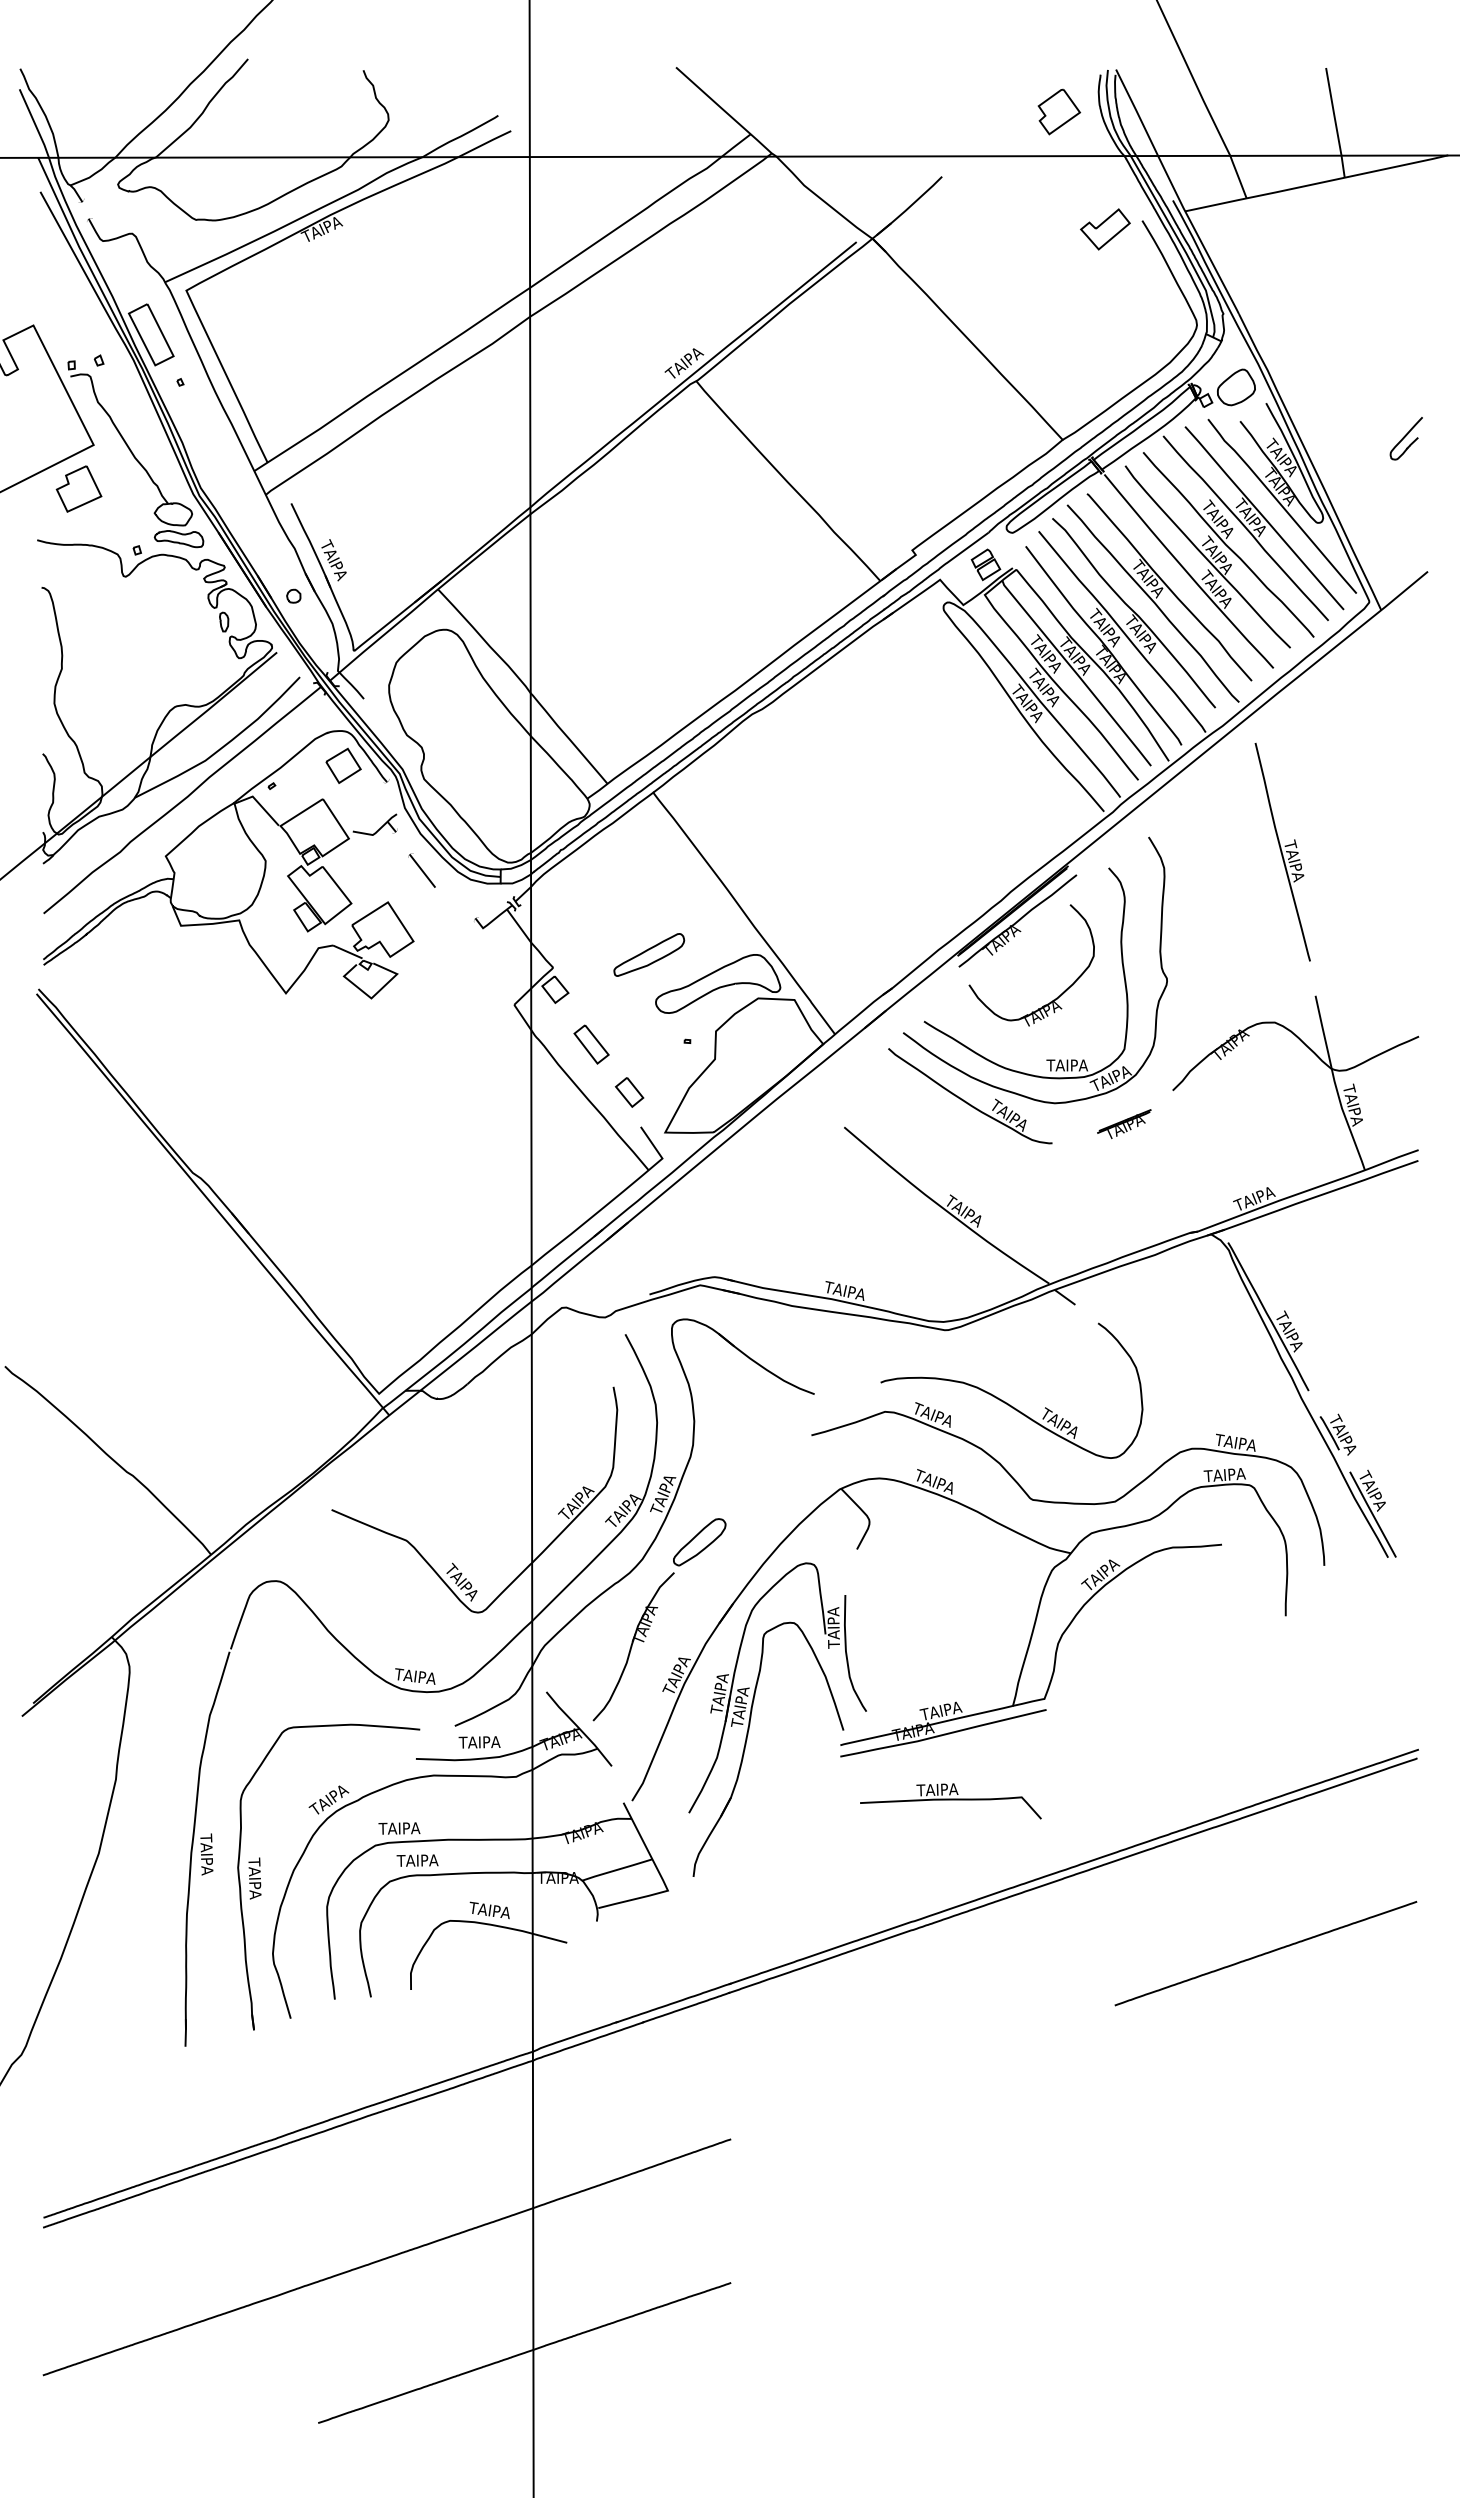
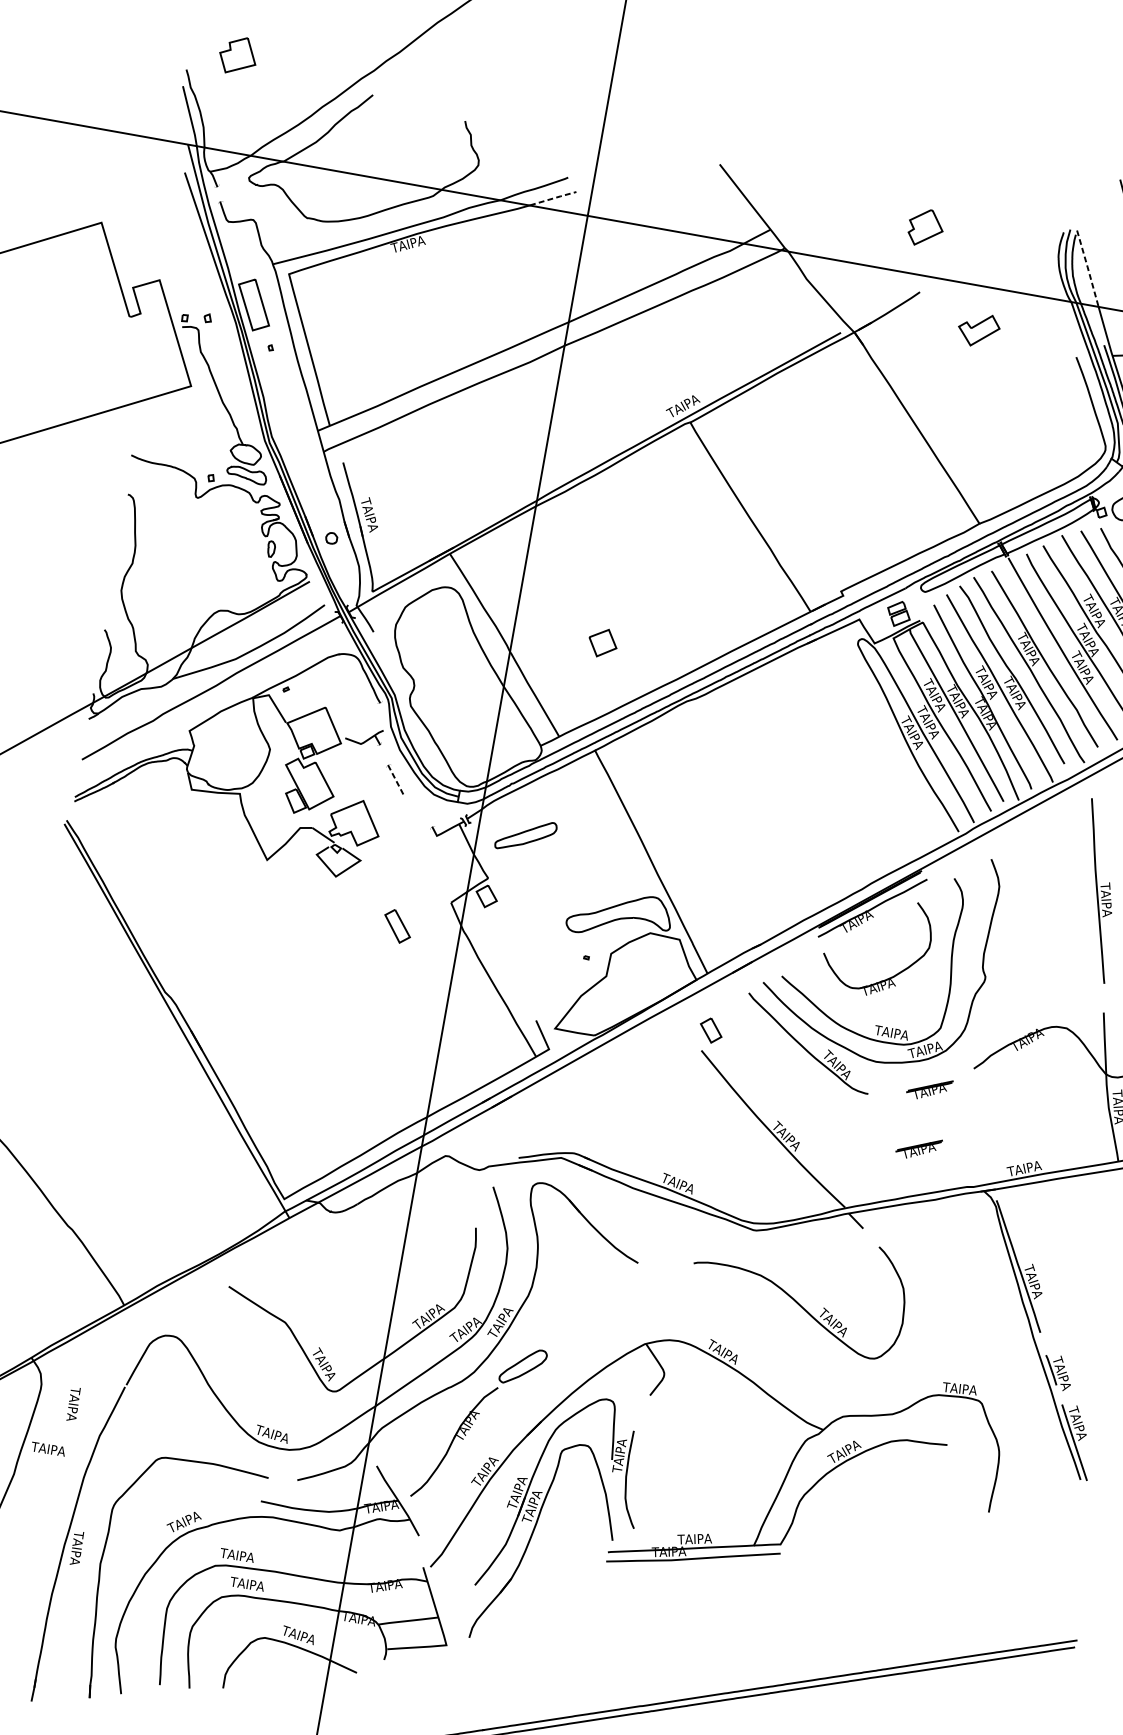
part: (1059, 111) -> (926, 227), moved
line: (1137, 112) -> (1088, 268), solid -> dashed
line: (485, 143) -> (553, 198), solid -> dashed
part: (1105, 229) -> (978, 330), moved
part: (78, 488) -> (237, 55), moved
part: (343, 765) -> (602, 642), moved
line: (422, 871) -> (396, 780), solid -> dashed
part: (649, 954) -> (526, 835), moved
part: (591, 1044) -> (397, 926), moved
part: (629, 1092) -> (711, 1030), moved
part: (1124, 1197) -> (918, 1148), added
part: (1062, 1501) -> (824, 1386), removed
text: (479, 1742) -> (48, 1449), moved
part: (950, 1801) -> (689, 1614), removed
text: (254, 1878) -> (73, 1404), moved

